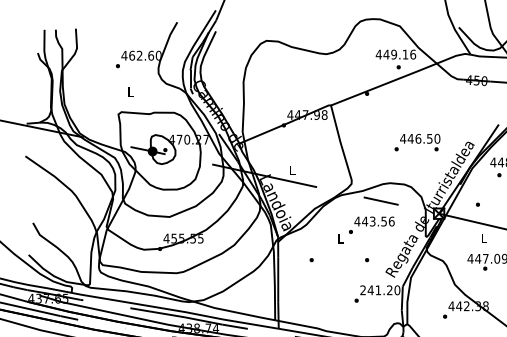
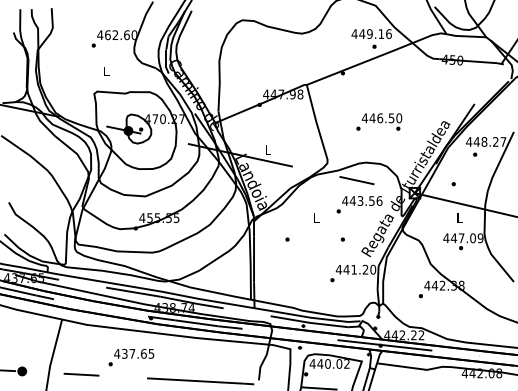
text: (417, 142) -> (379, 121), moved
text: (371, 225) -> (359, 204), moved
text: (362, 290) -> (338, 269), 241.20 -> 441.20

